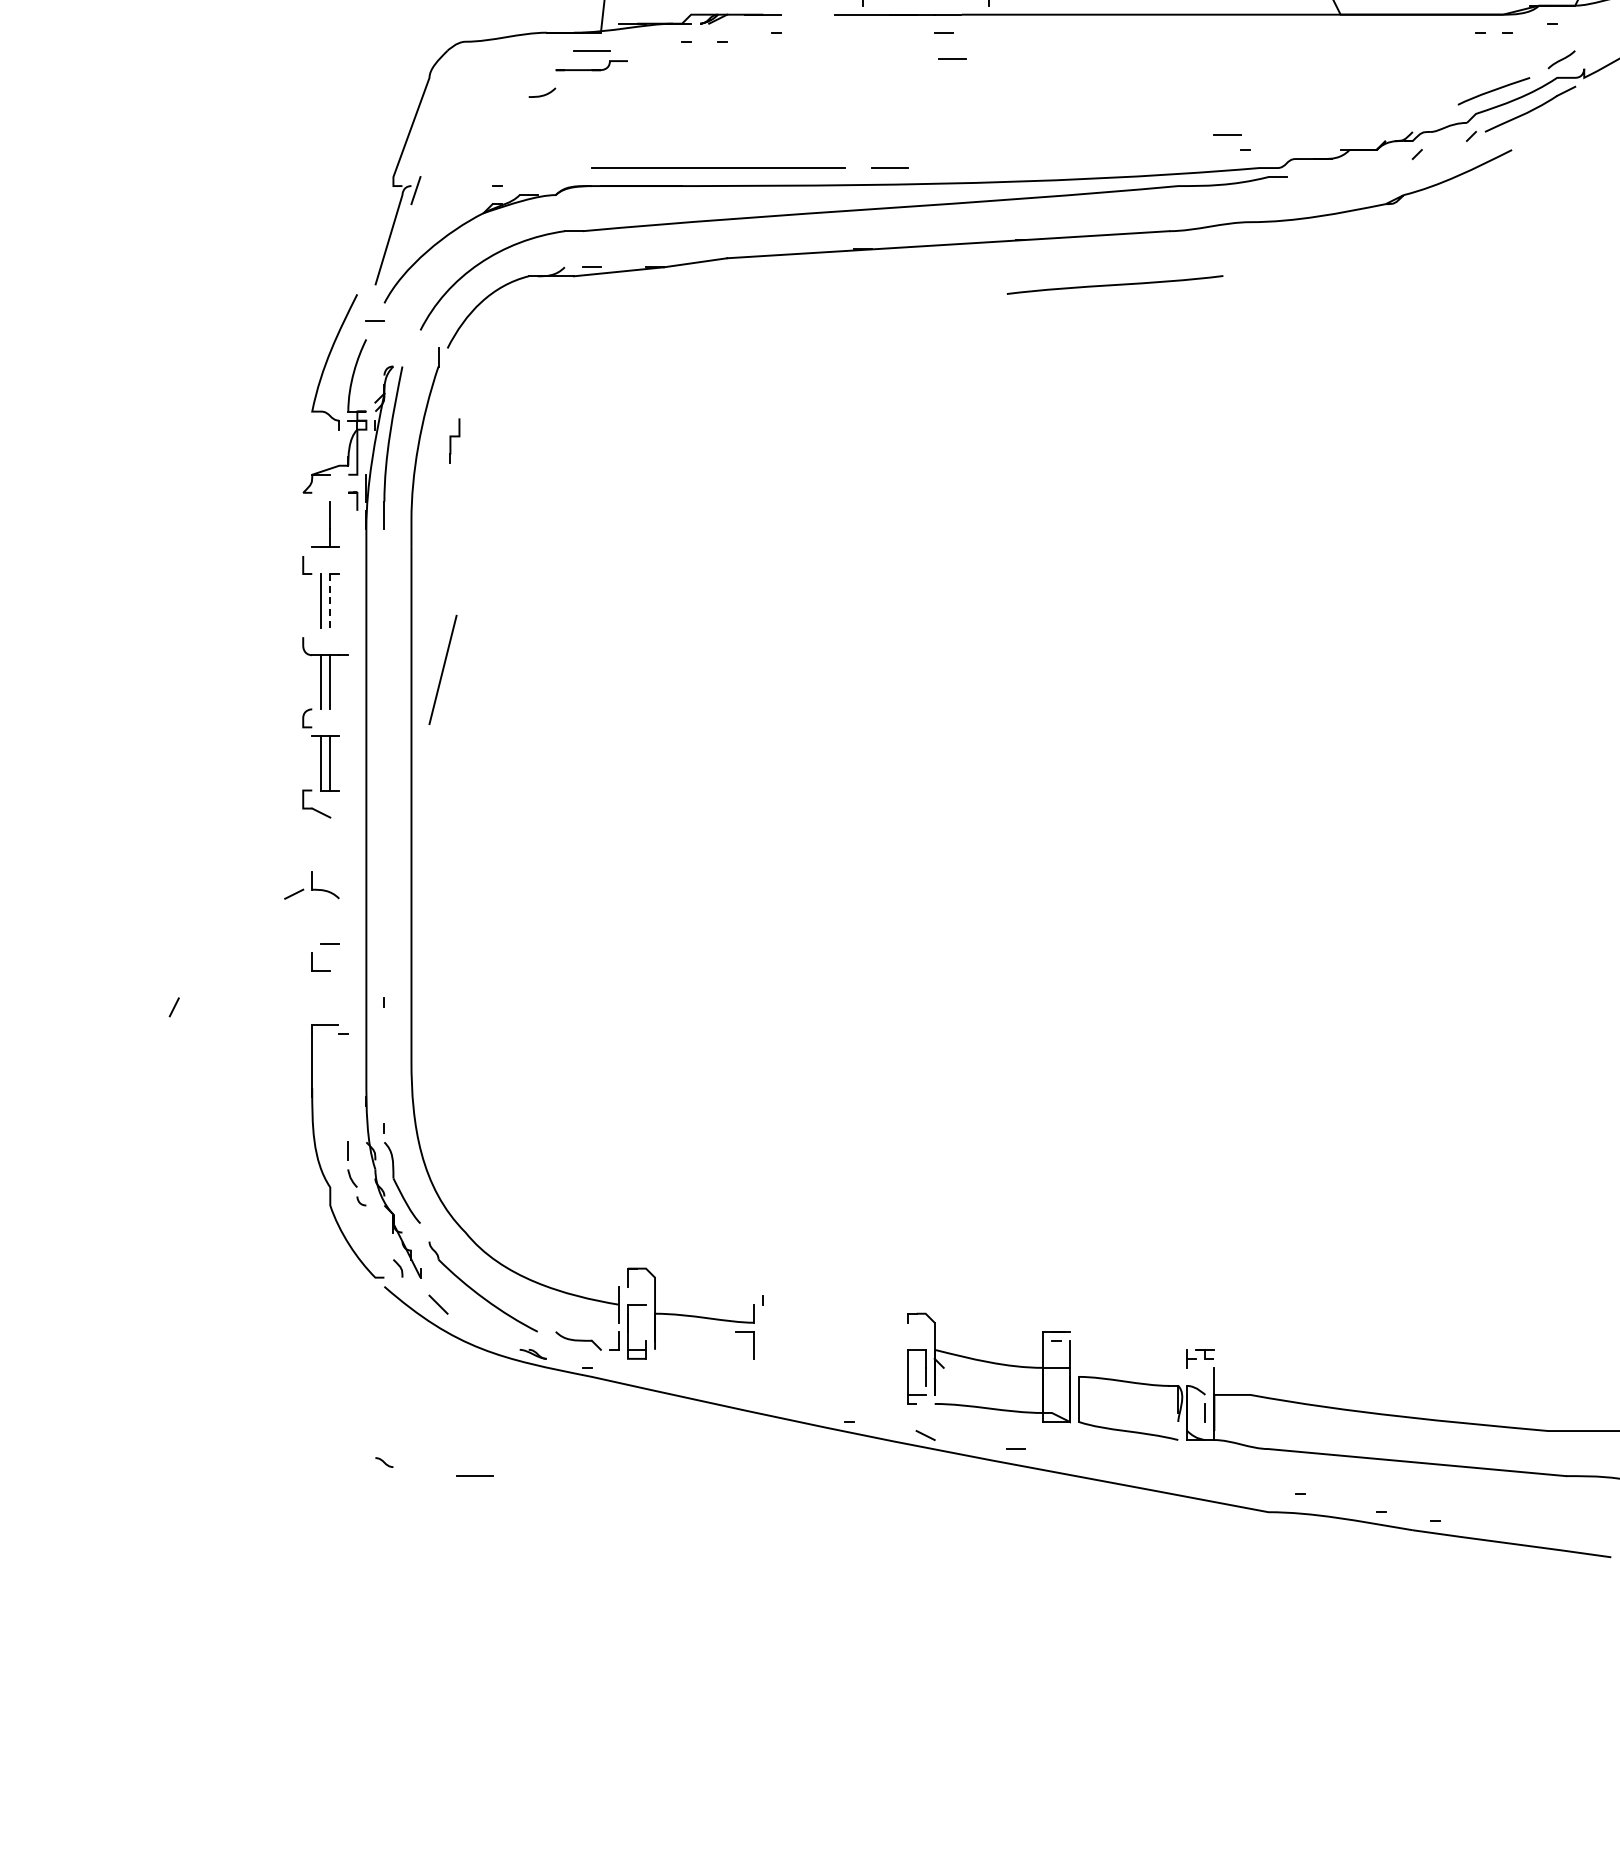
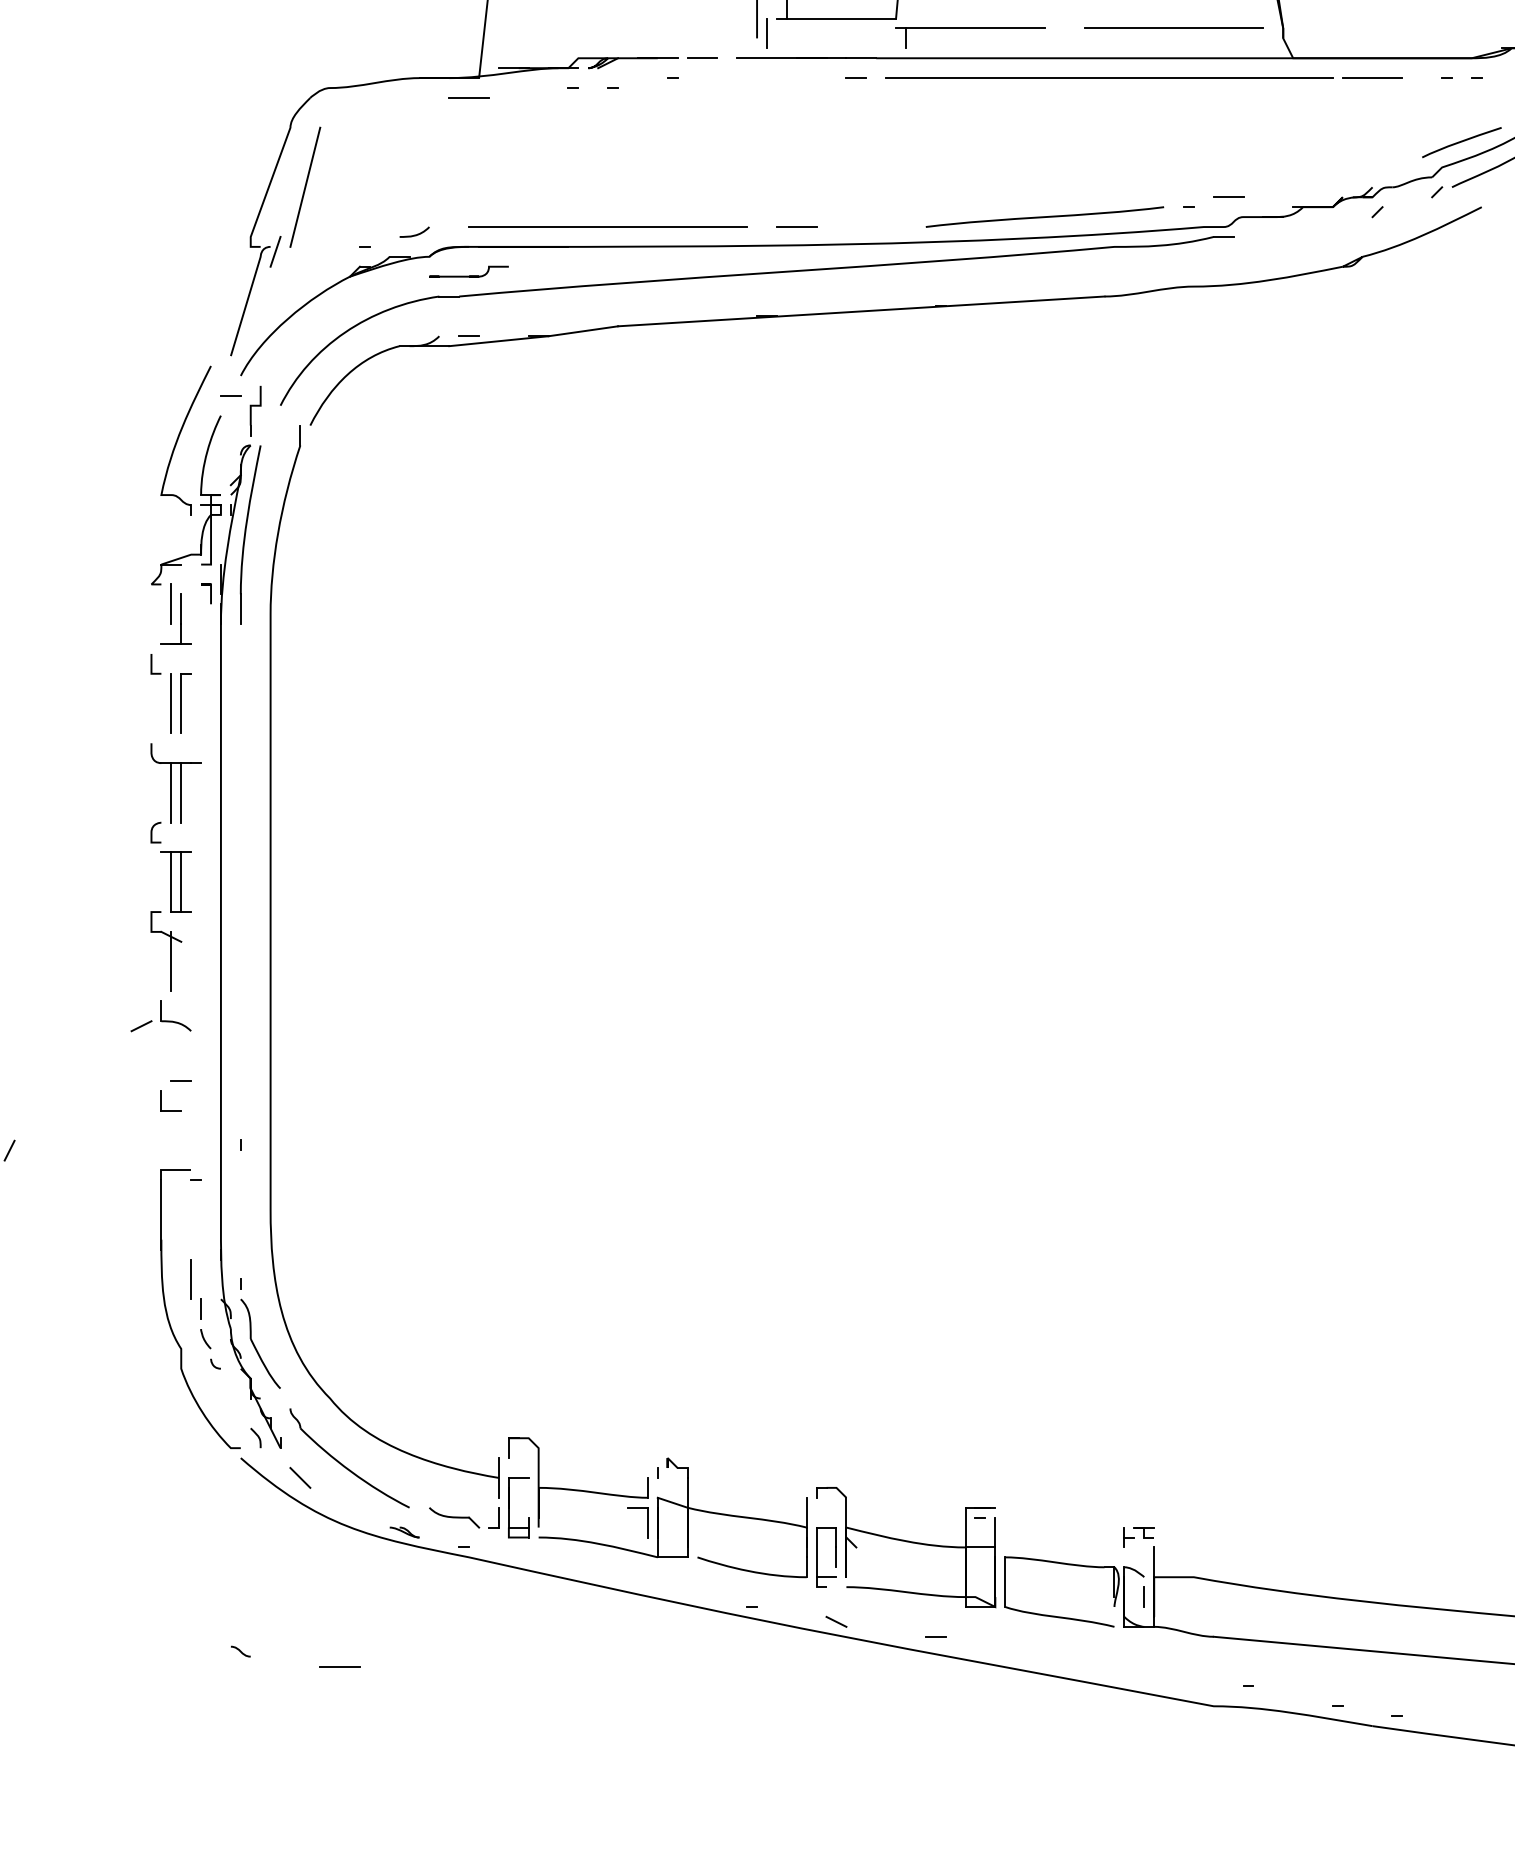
line: (1173, 32) -> (1109, 77), added
line: (1412, 32) -> (1372, 77), added
line: (952, 58) -> (702, 58), moved
curve: (591, 69) -> (468, 275), moved
curve: (542, 94) -> (414, 234), moved
line: (1227, 134) -> (1229, 196), moved
curve: (1114, 284) -> (1044, 216), moved
part: (454, 440) -> (255, 410), moved
line: (320, 510) -> (170, 603), added
line: (330, 601) -> (181, 704), dashed -> solid
line: (442, 669) -> (304, 186), moved
line: (321, 835) -> (171, 961), added
line: (339, 1124) -> (191, 1279), added
part: (777, 1340) -> (673, 1517), added

